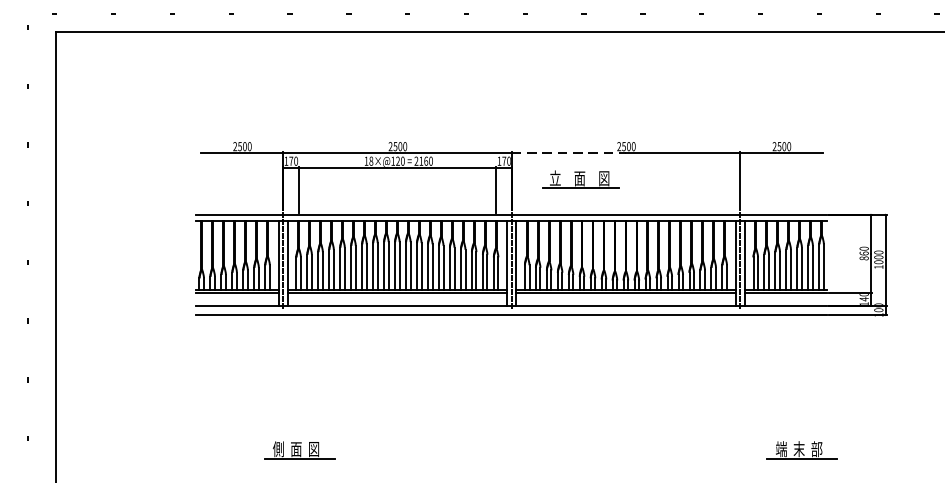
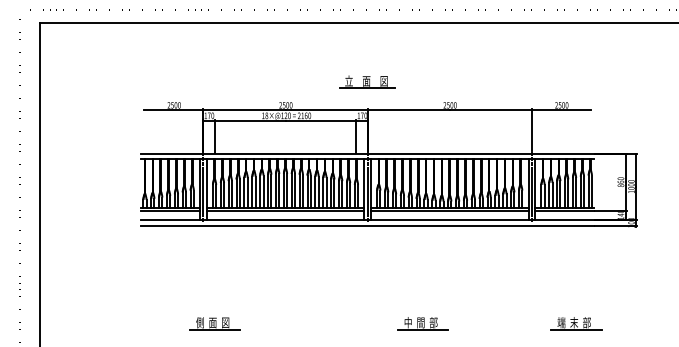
line: (569, 153) -> (409, 110), dashed -> solid
part: (581, 178) -> (367, 81), moved
part: (588, 450) -> (422, 323), added

